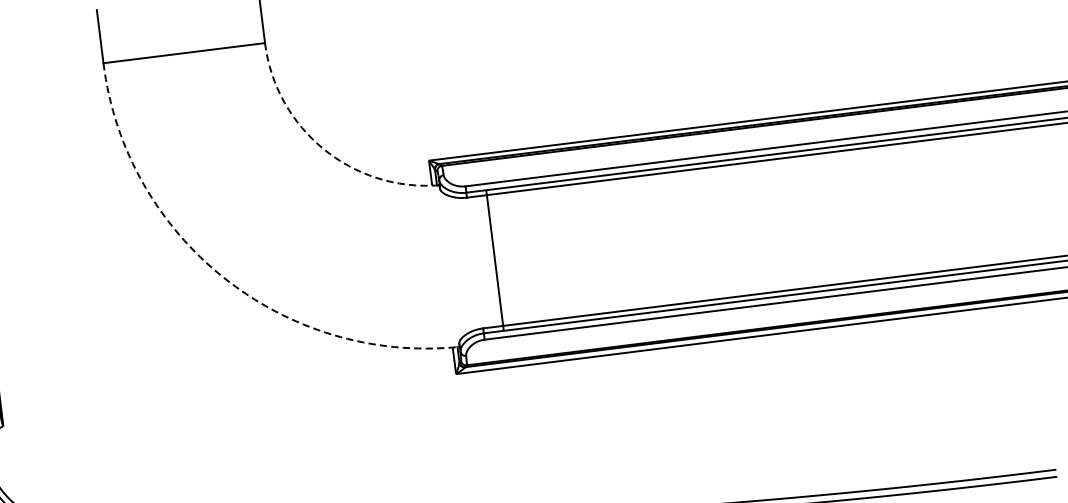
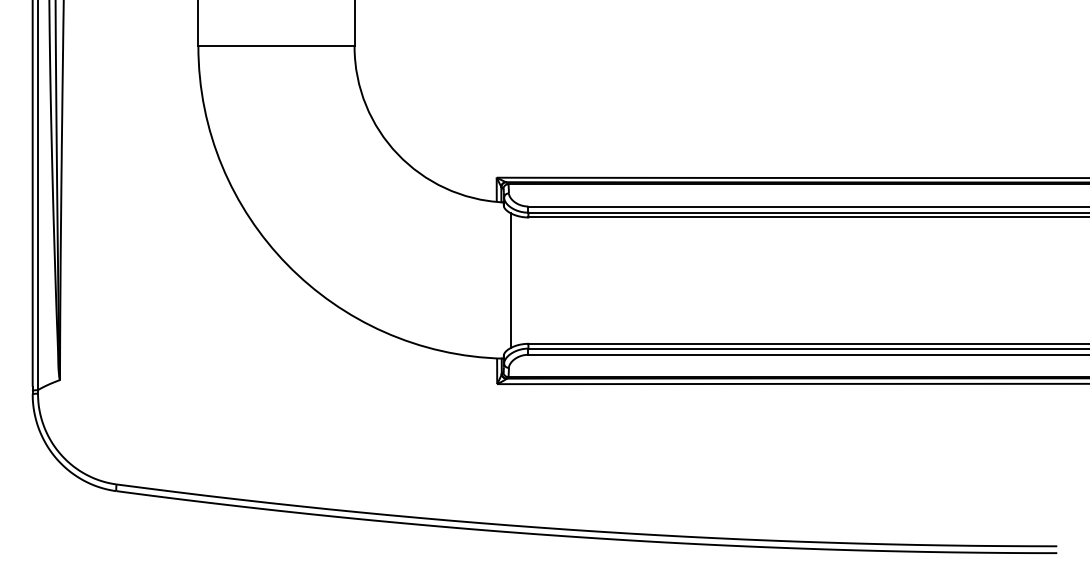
arc: (323, 149) -> (397, 154), dashed -> solid
line: (494, 260) -> (510, 280), moved
arc: (223, 277) -> (287, 264), dashed -> solid

